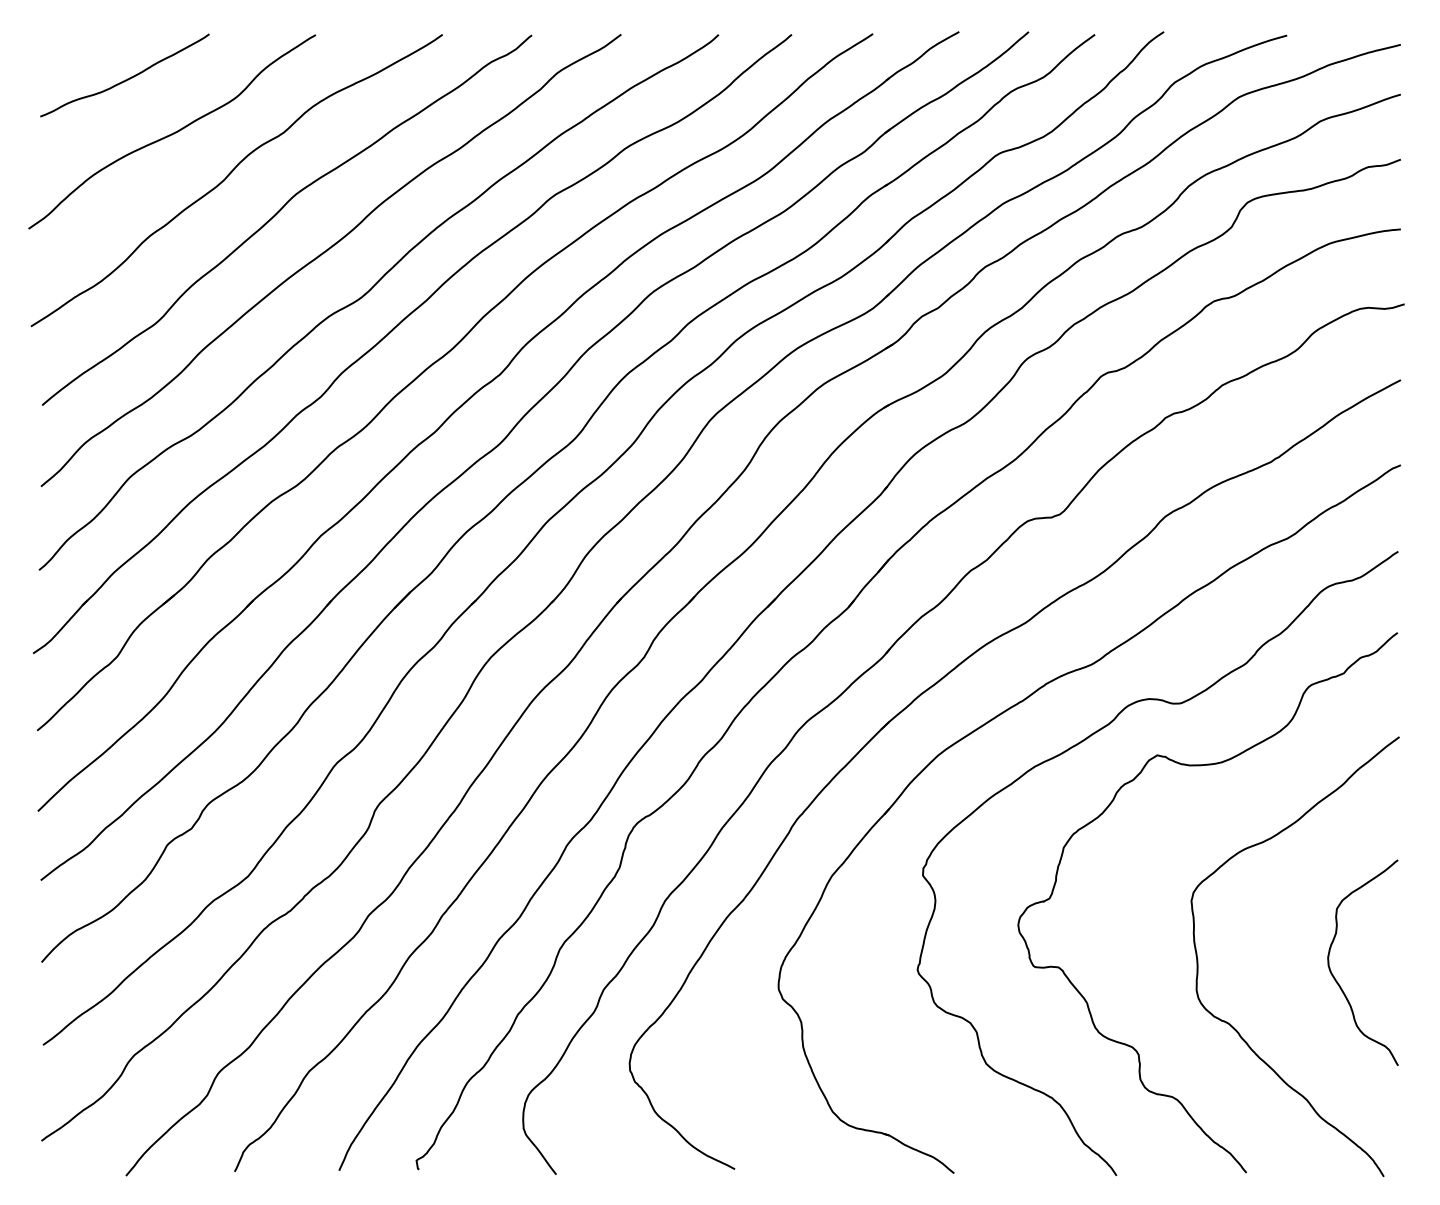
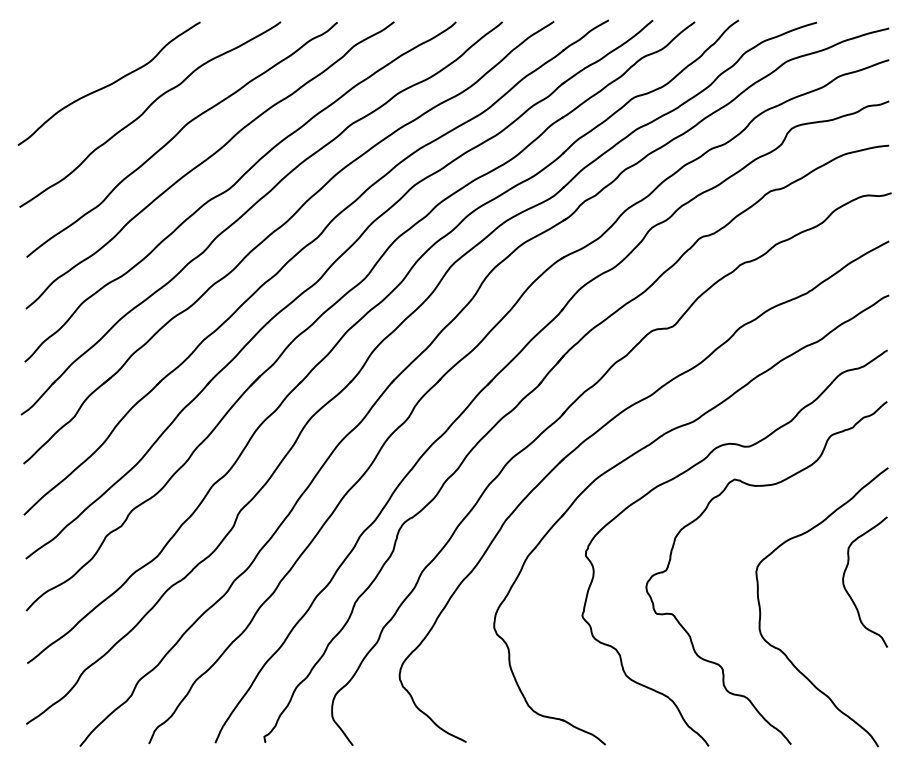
curve: (126, 77) -> (80, 49), removed
curve: (1338, 980) -> (849, 593), moved

